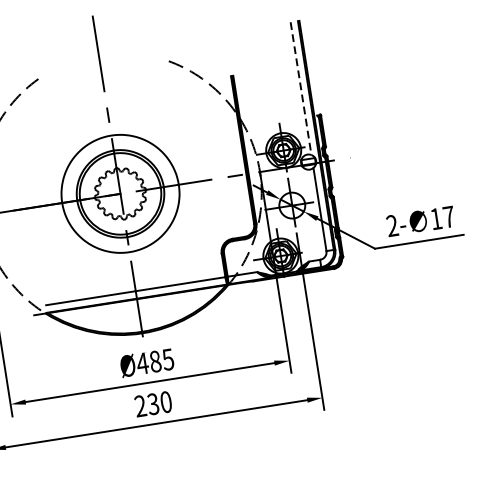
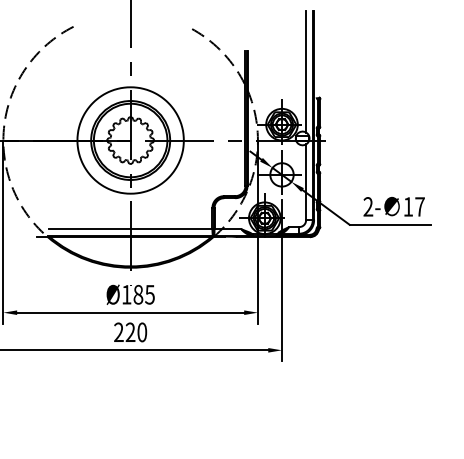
line: (301, 88) -> (306, 71), dashed -> solid
text: (142, 363) -> (126, 294), Ø485 -> Ø185
text: (153, 404) -> (130, 332), 230 -> 220

